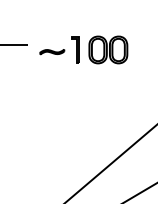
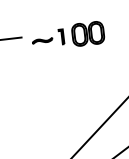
part: (75, 49) -> (61, 36), size x0.7

